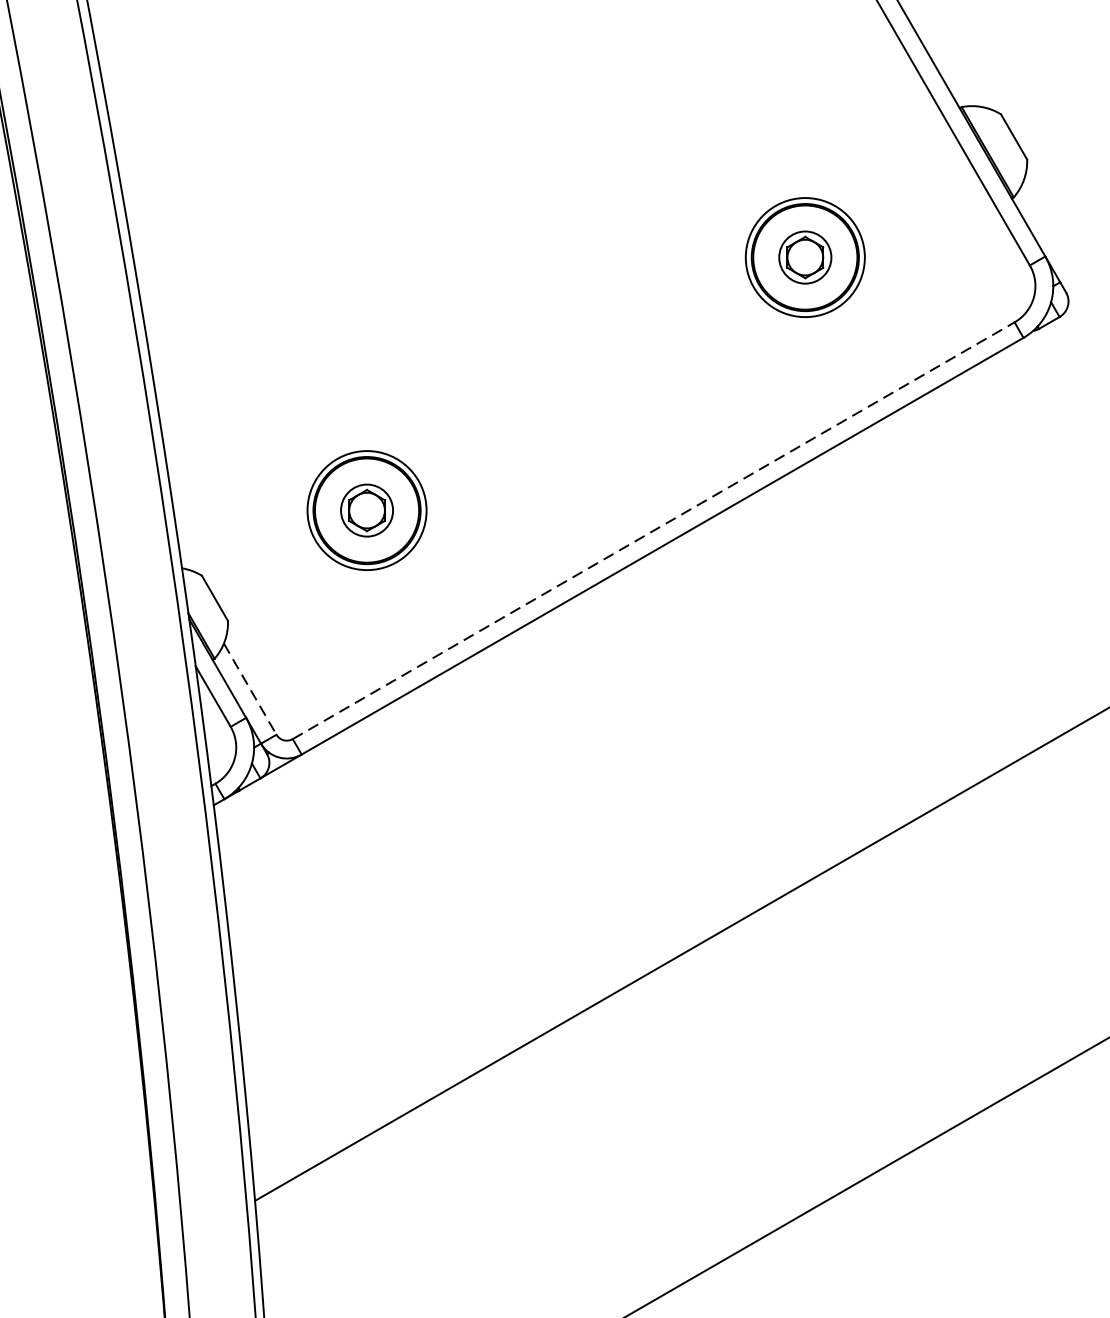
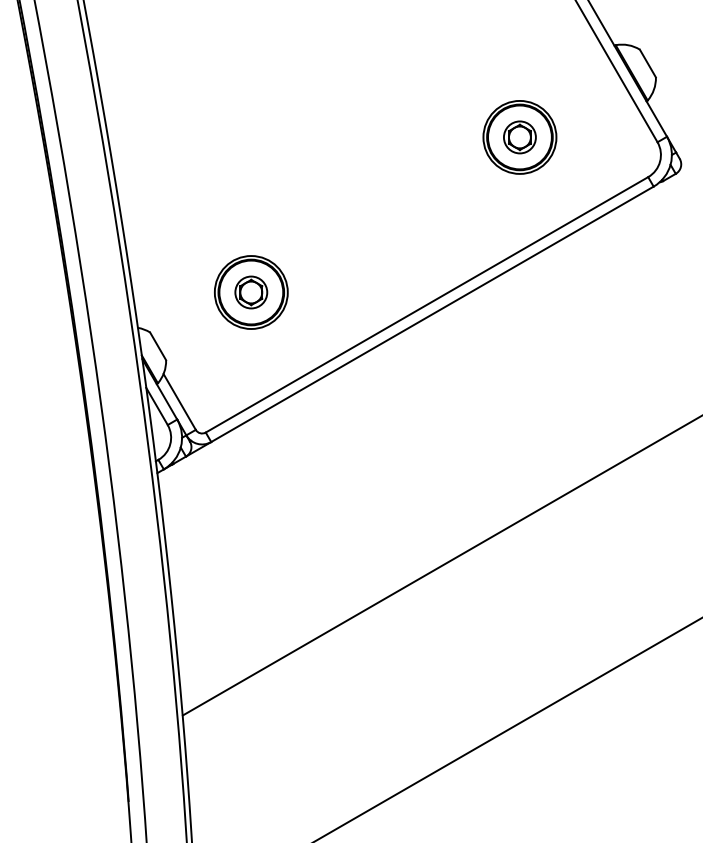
line: (654, 530) -> (427, 304), dashed -> solid
line: (249, 690) -> (179, 402), dashed -> solid

